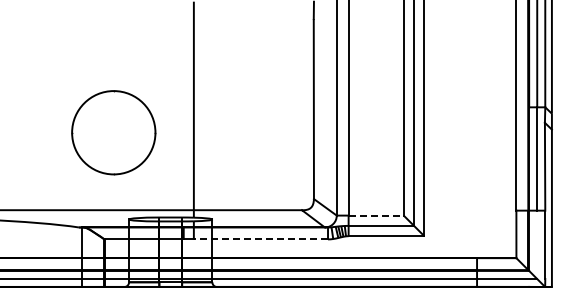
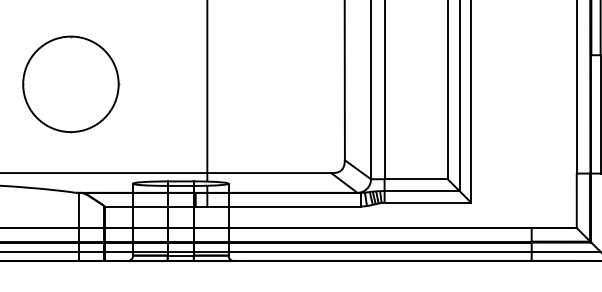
circle: (113, 132) -> (70, 84), moved
line: (376, 215) -> (416, 179), dashed -> solid
line: (260, 239) -> (283, 206), dashed -> solid

